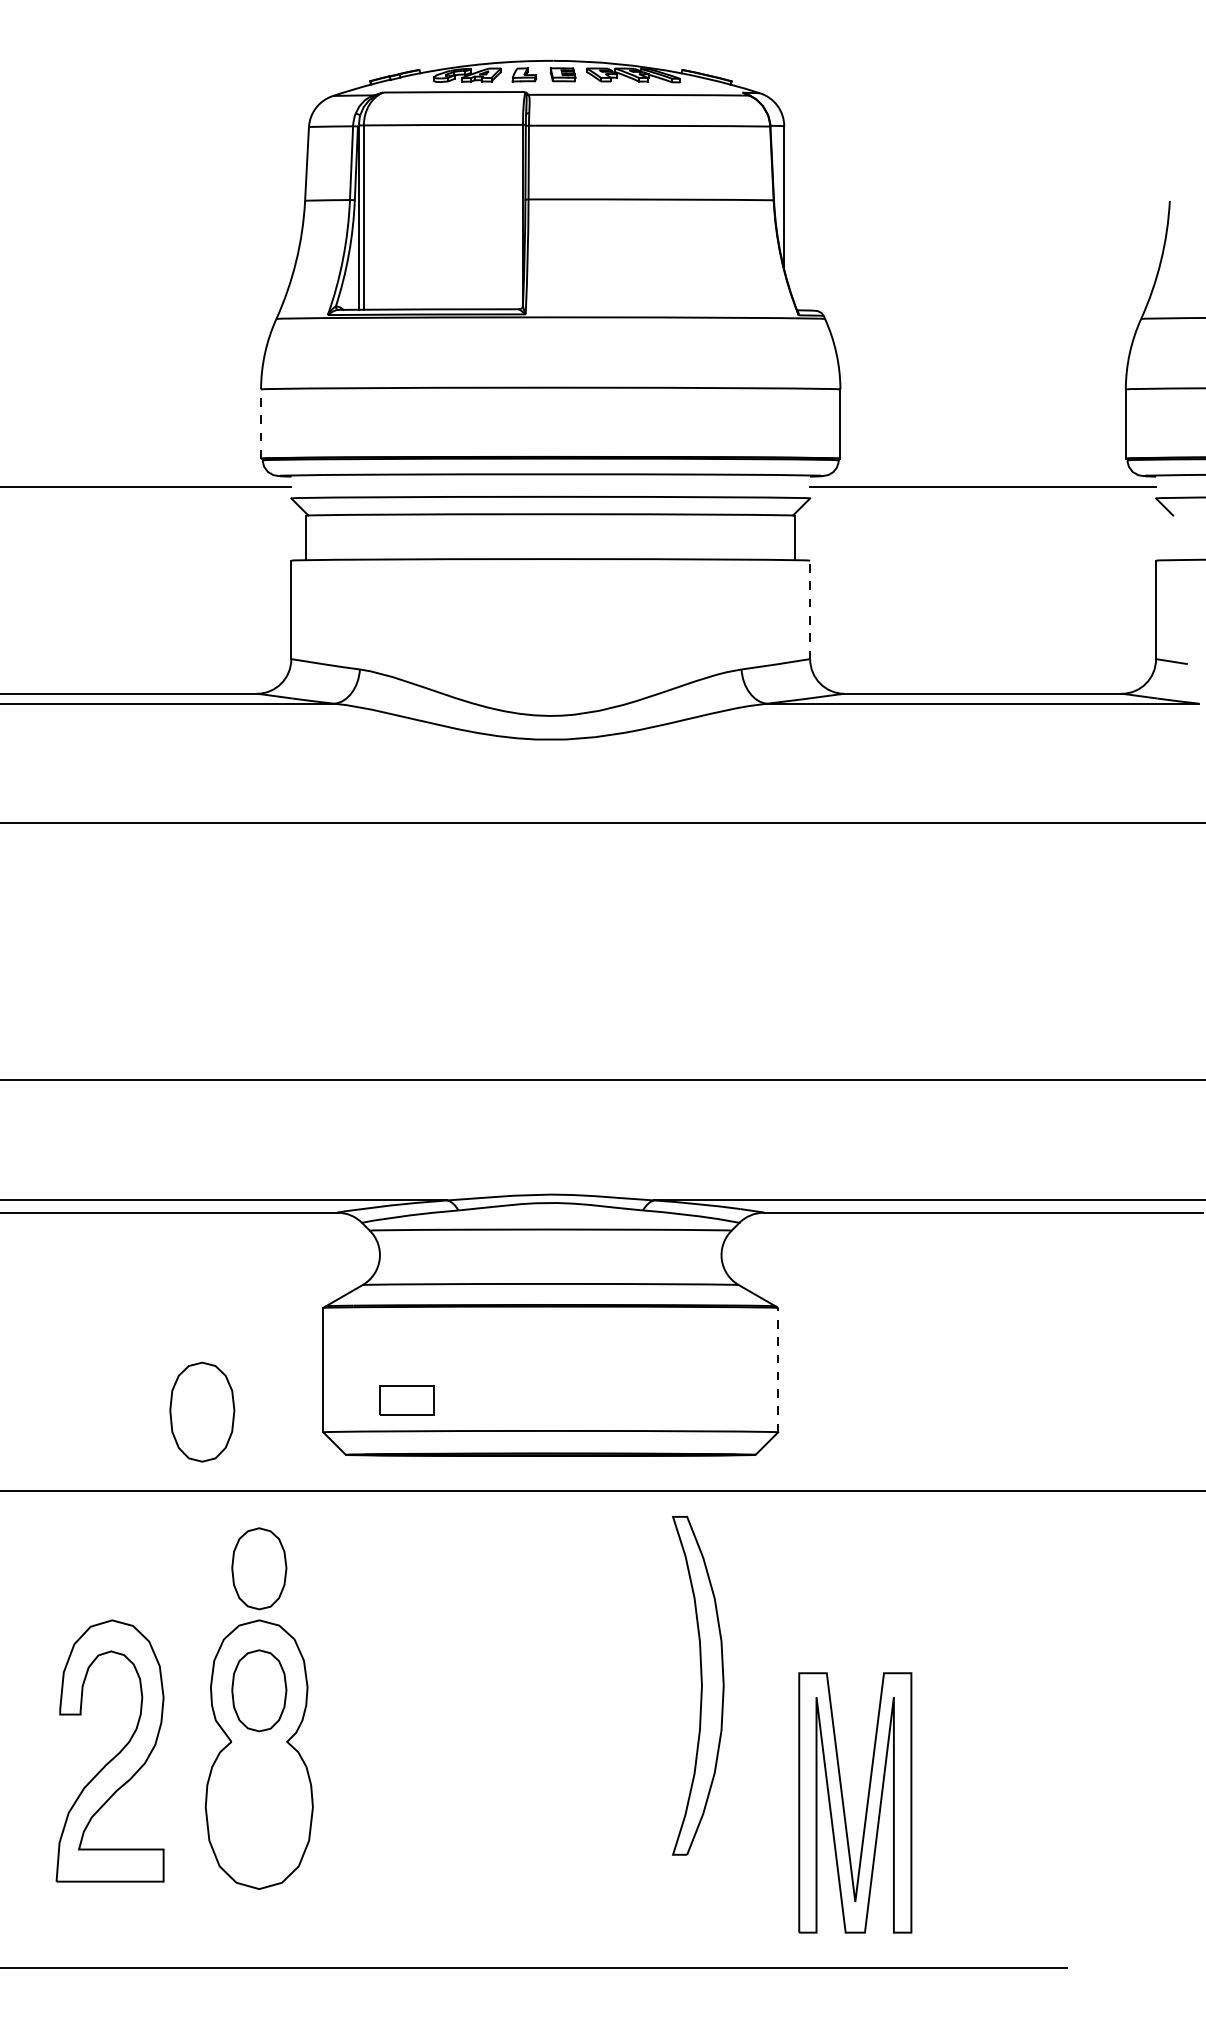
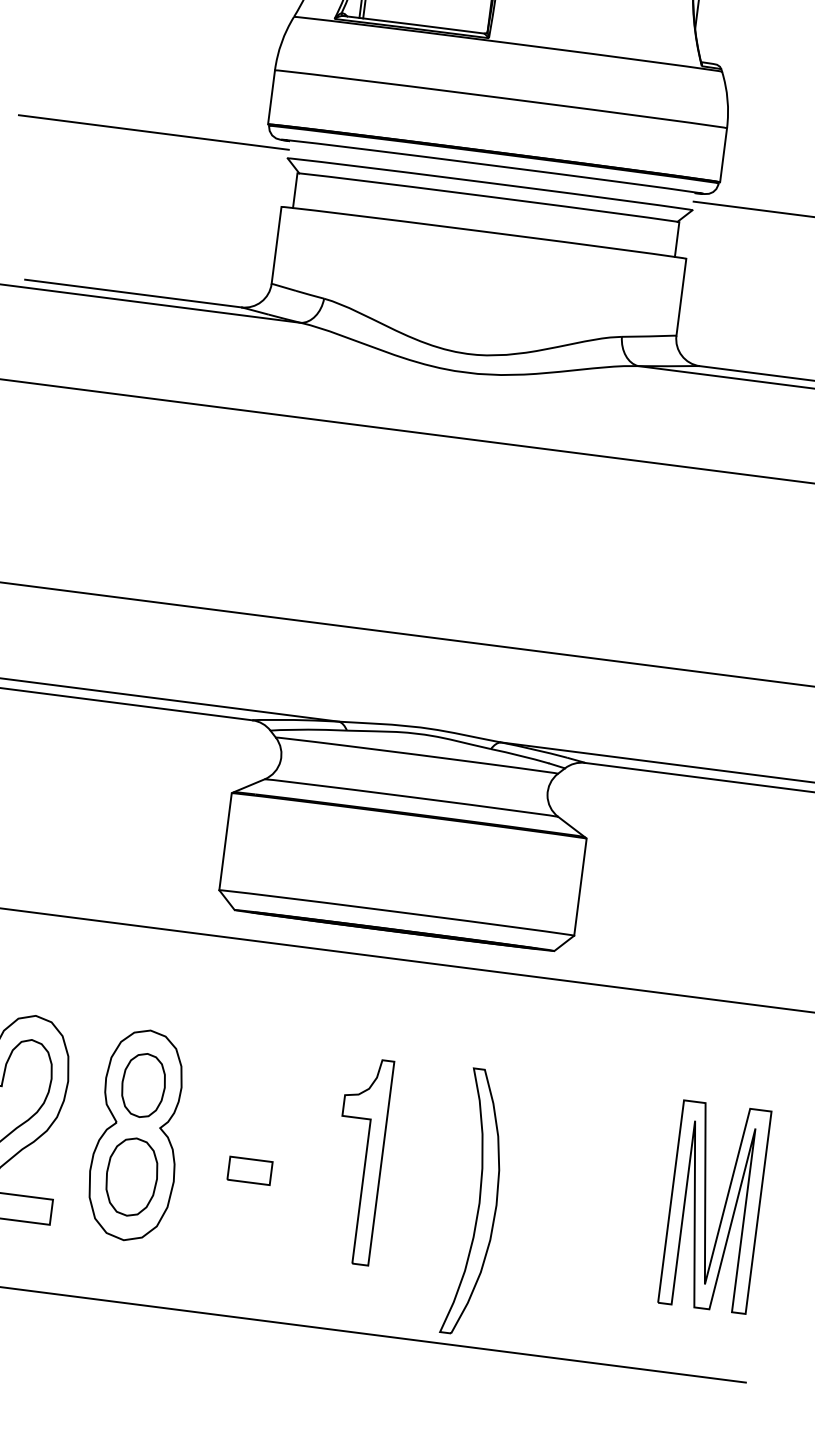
line: (261, 424) -> (271, 97), dashed -> solid
line: (810, 609) -> (681, 296), dashed -> solid
line: (778, 1369) -> (580, 886), dashed -> solid
part: (406, 1400) -> (249, 1170), moved
part: (202, 1411) -> (132, 1176), moved
part: (259, 1568) -> (155, 990), removed
part: (698, 1685) -> (476, 1202), moved
part: (550, 1750) -> (364, 1161), added
part: (866, 1802) -> (723, 1207), moved

